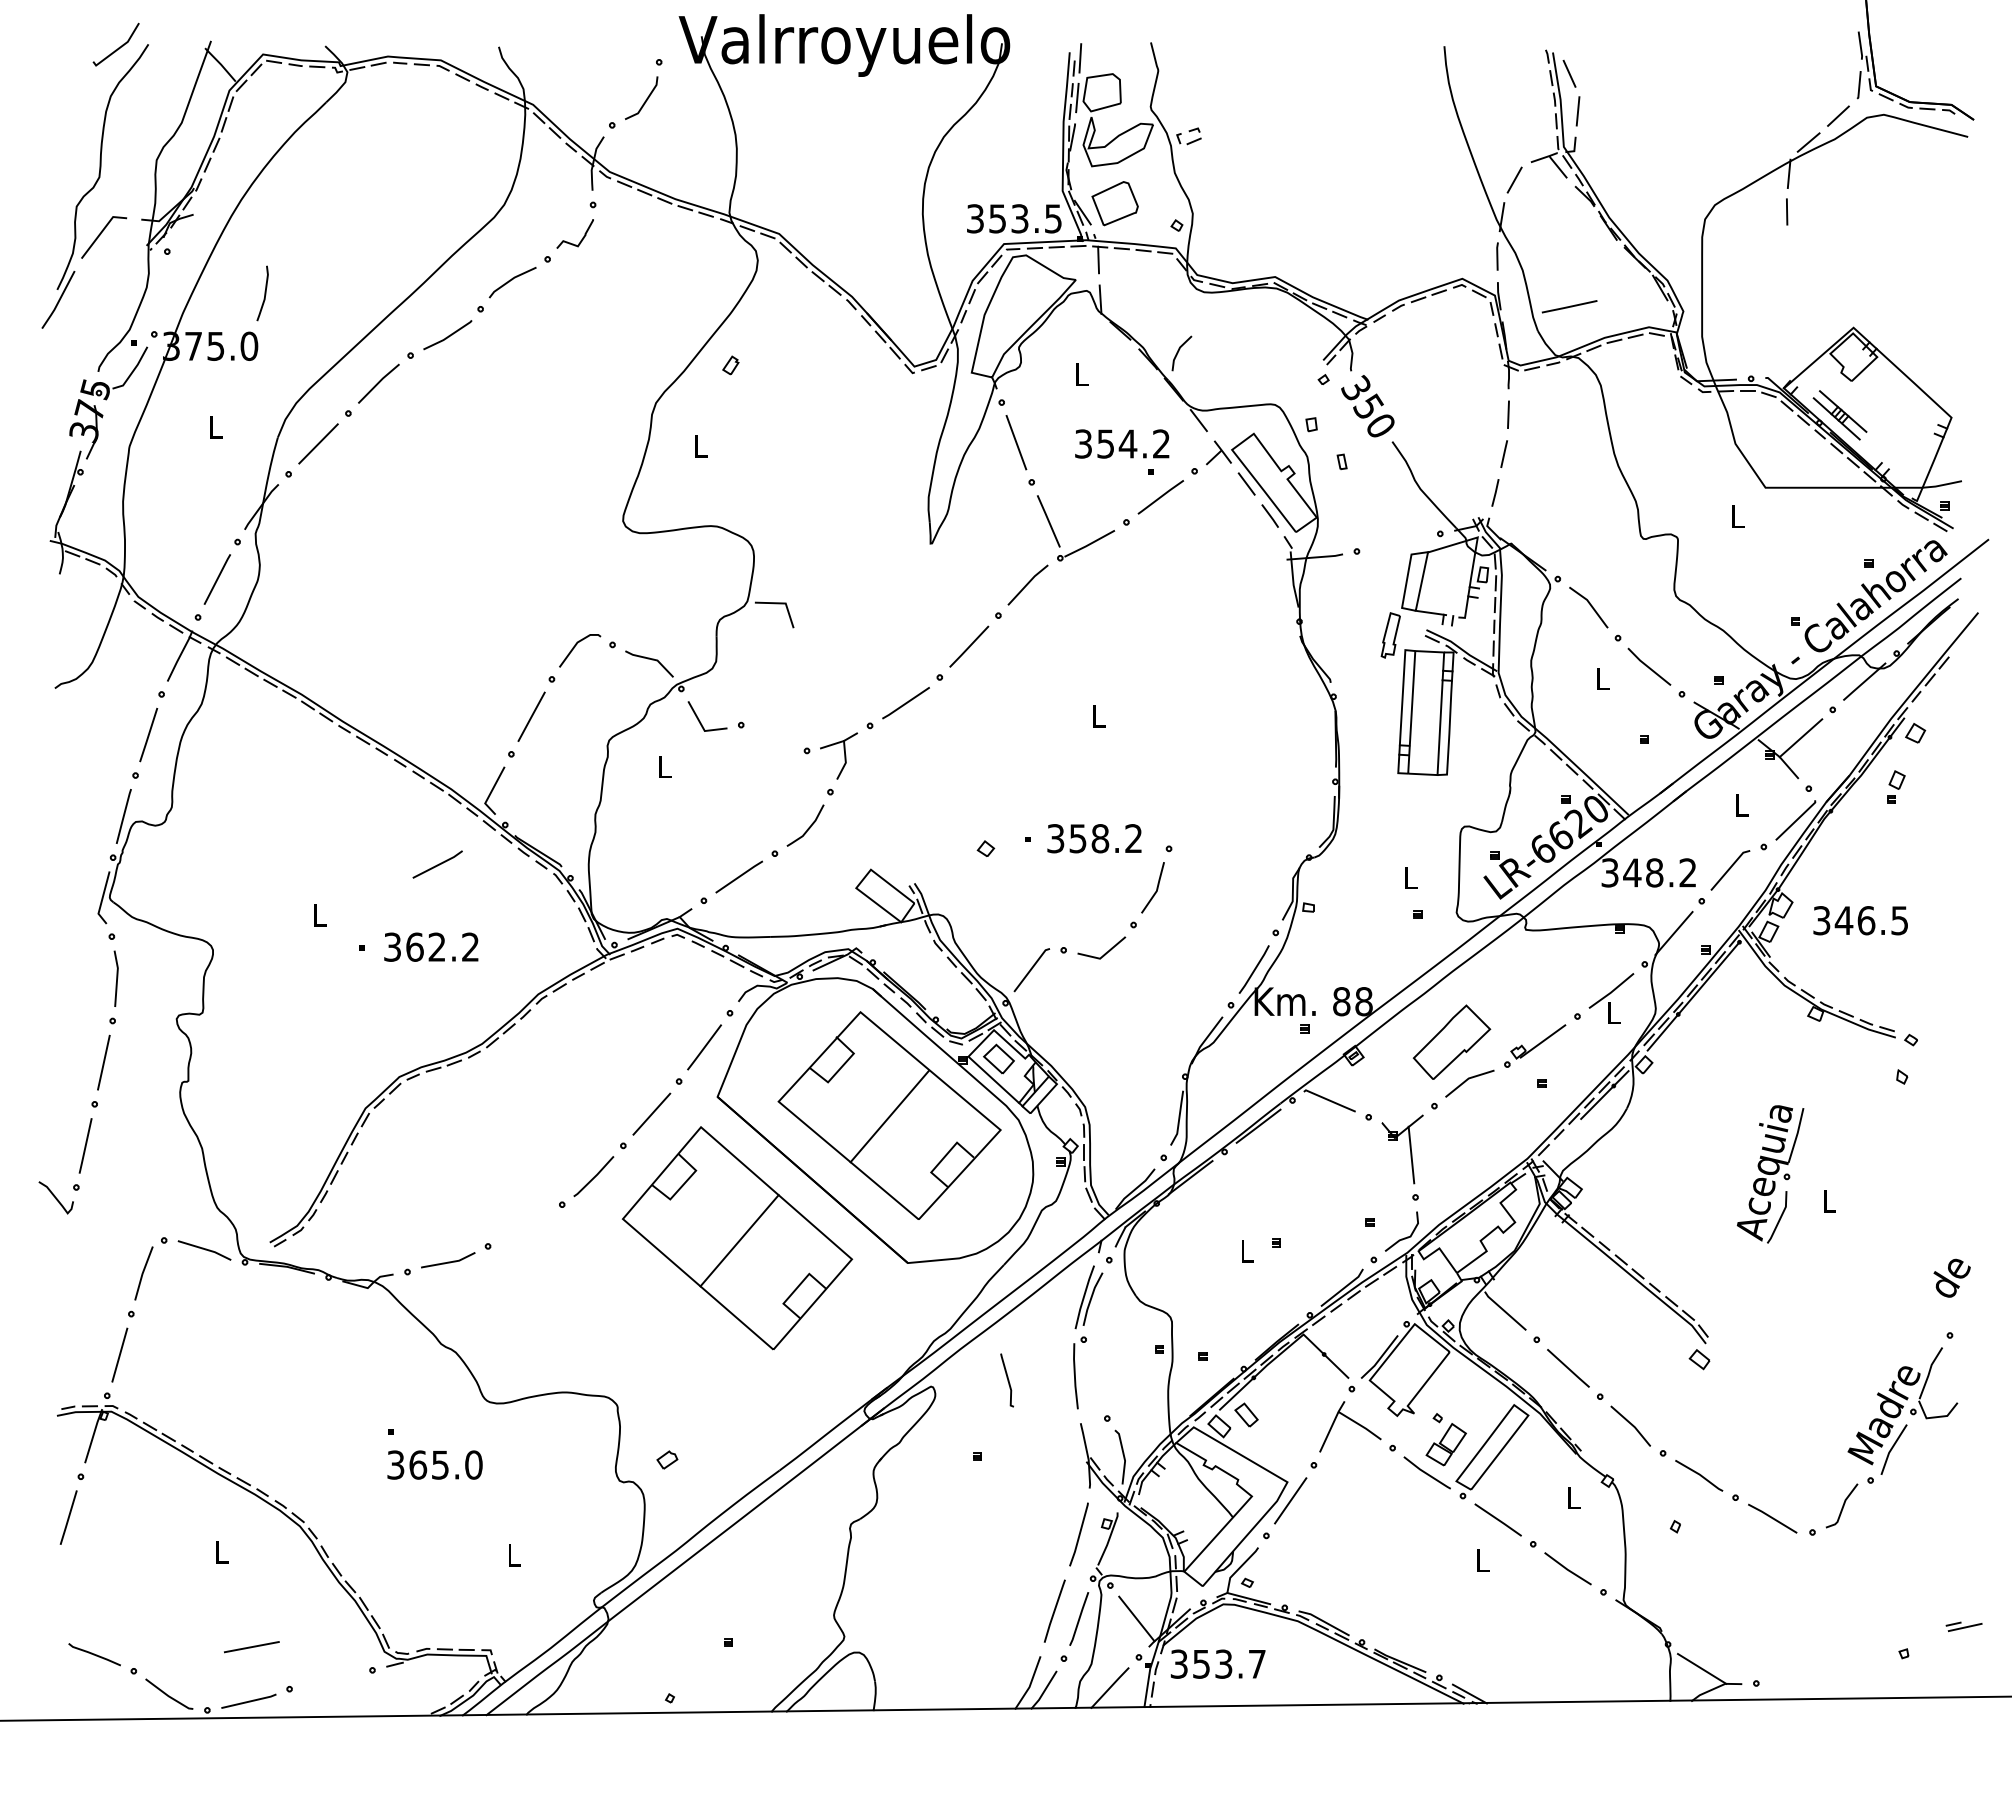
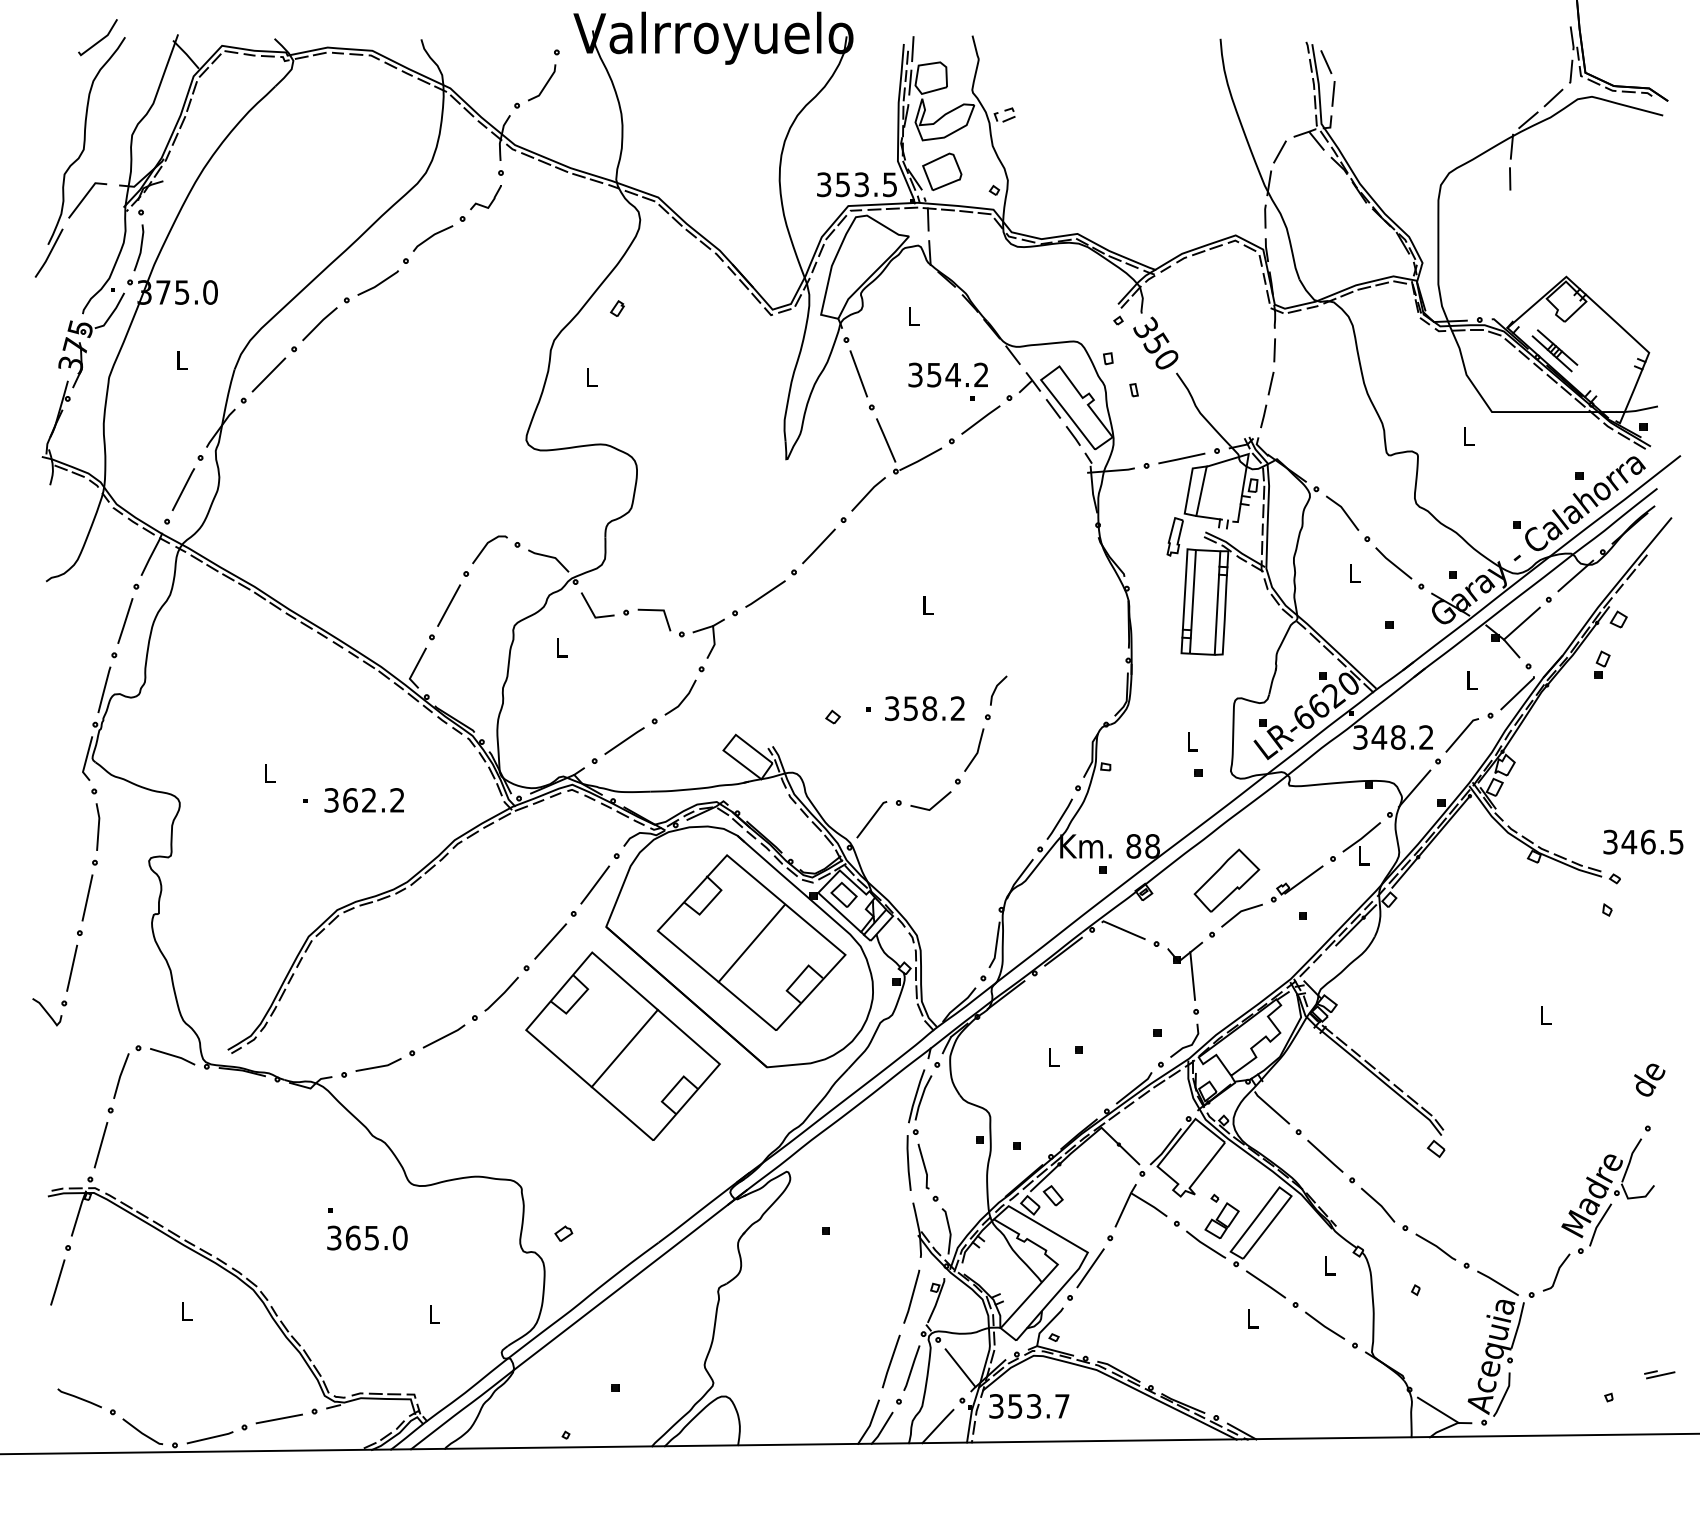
line: (264, 293) -> (140, 247), moved
line: (1569, 306) -> (1181, 458), moved
line: (1179, 351) -> (996, 689), moved
line: (774, 604) -> (654, 611), moved
line: (437, 864) -> (443, 1036), moved
text: (1860, 920) -> (1643, 842), moved
part: (1770, 1174) -> (1496, 1358), moved
line: (1007, 1380) -> (923, 1166), moved
line: (251, 1647) -> (279, 1419), moved

